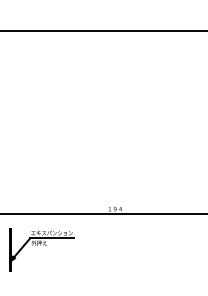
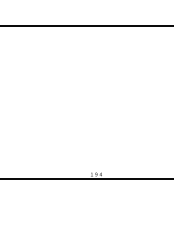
part: (41, 249) -> (34, 208), removed

